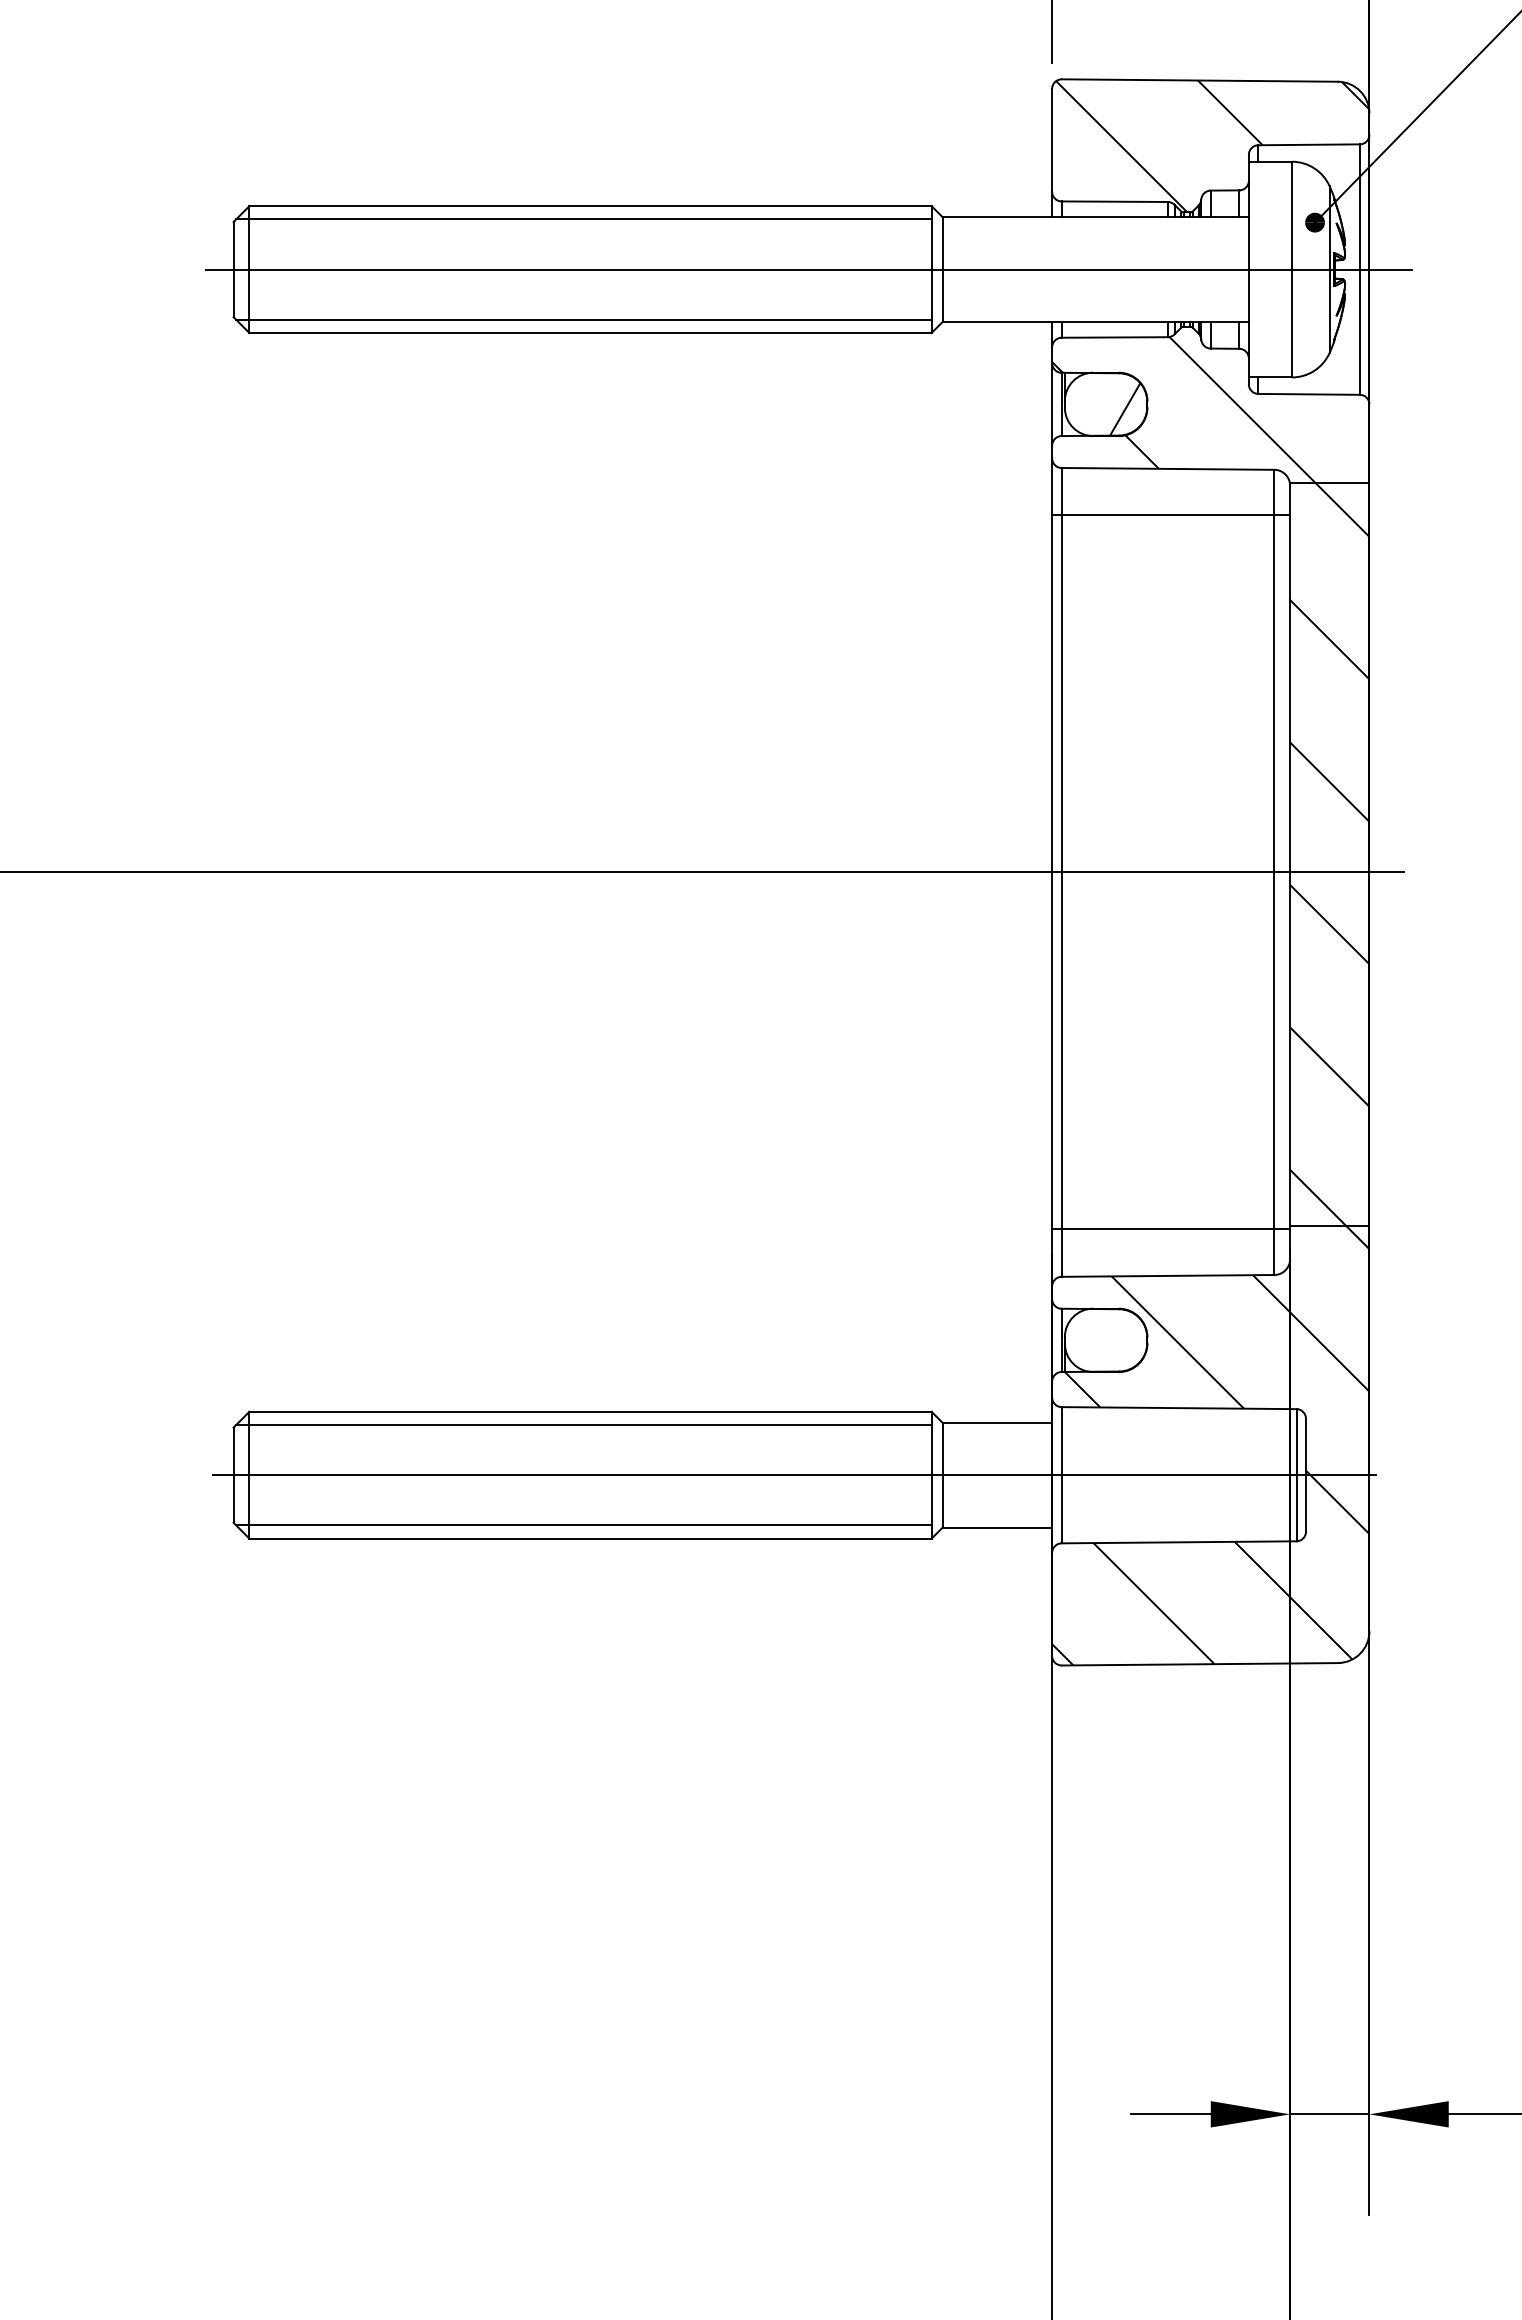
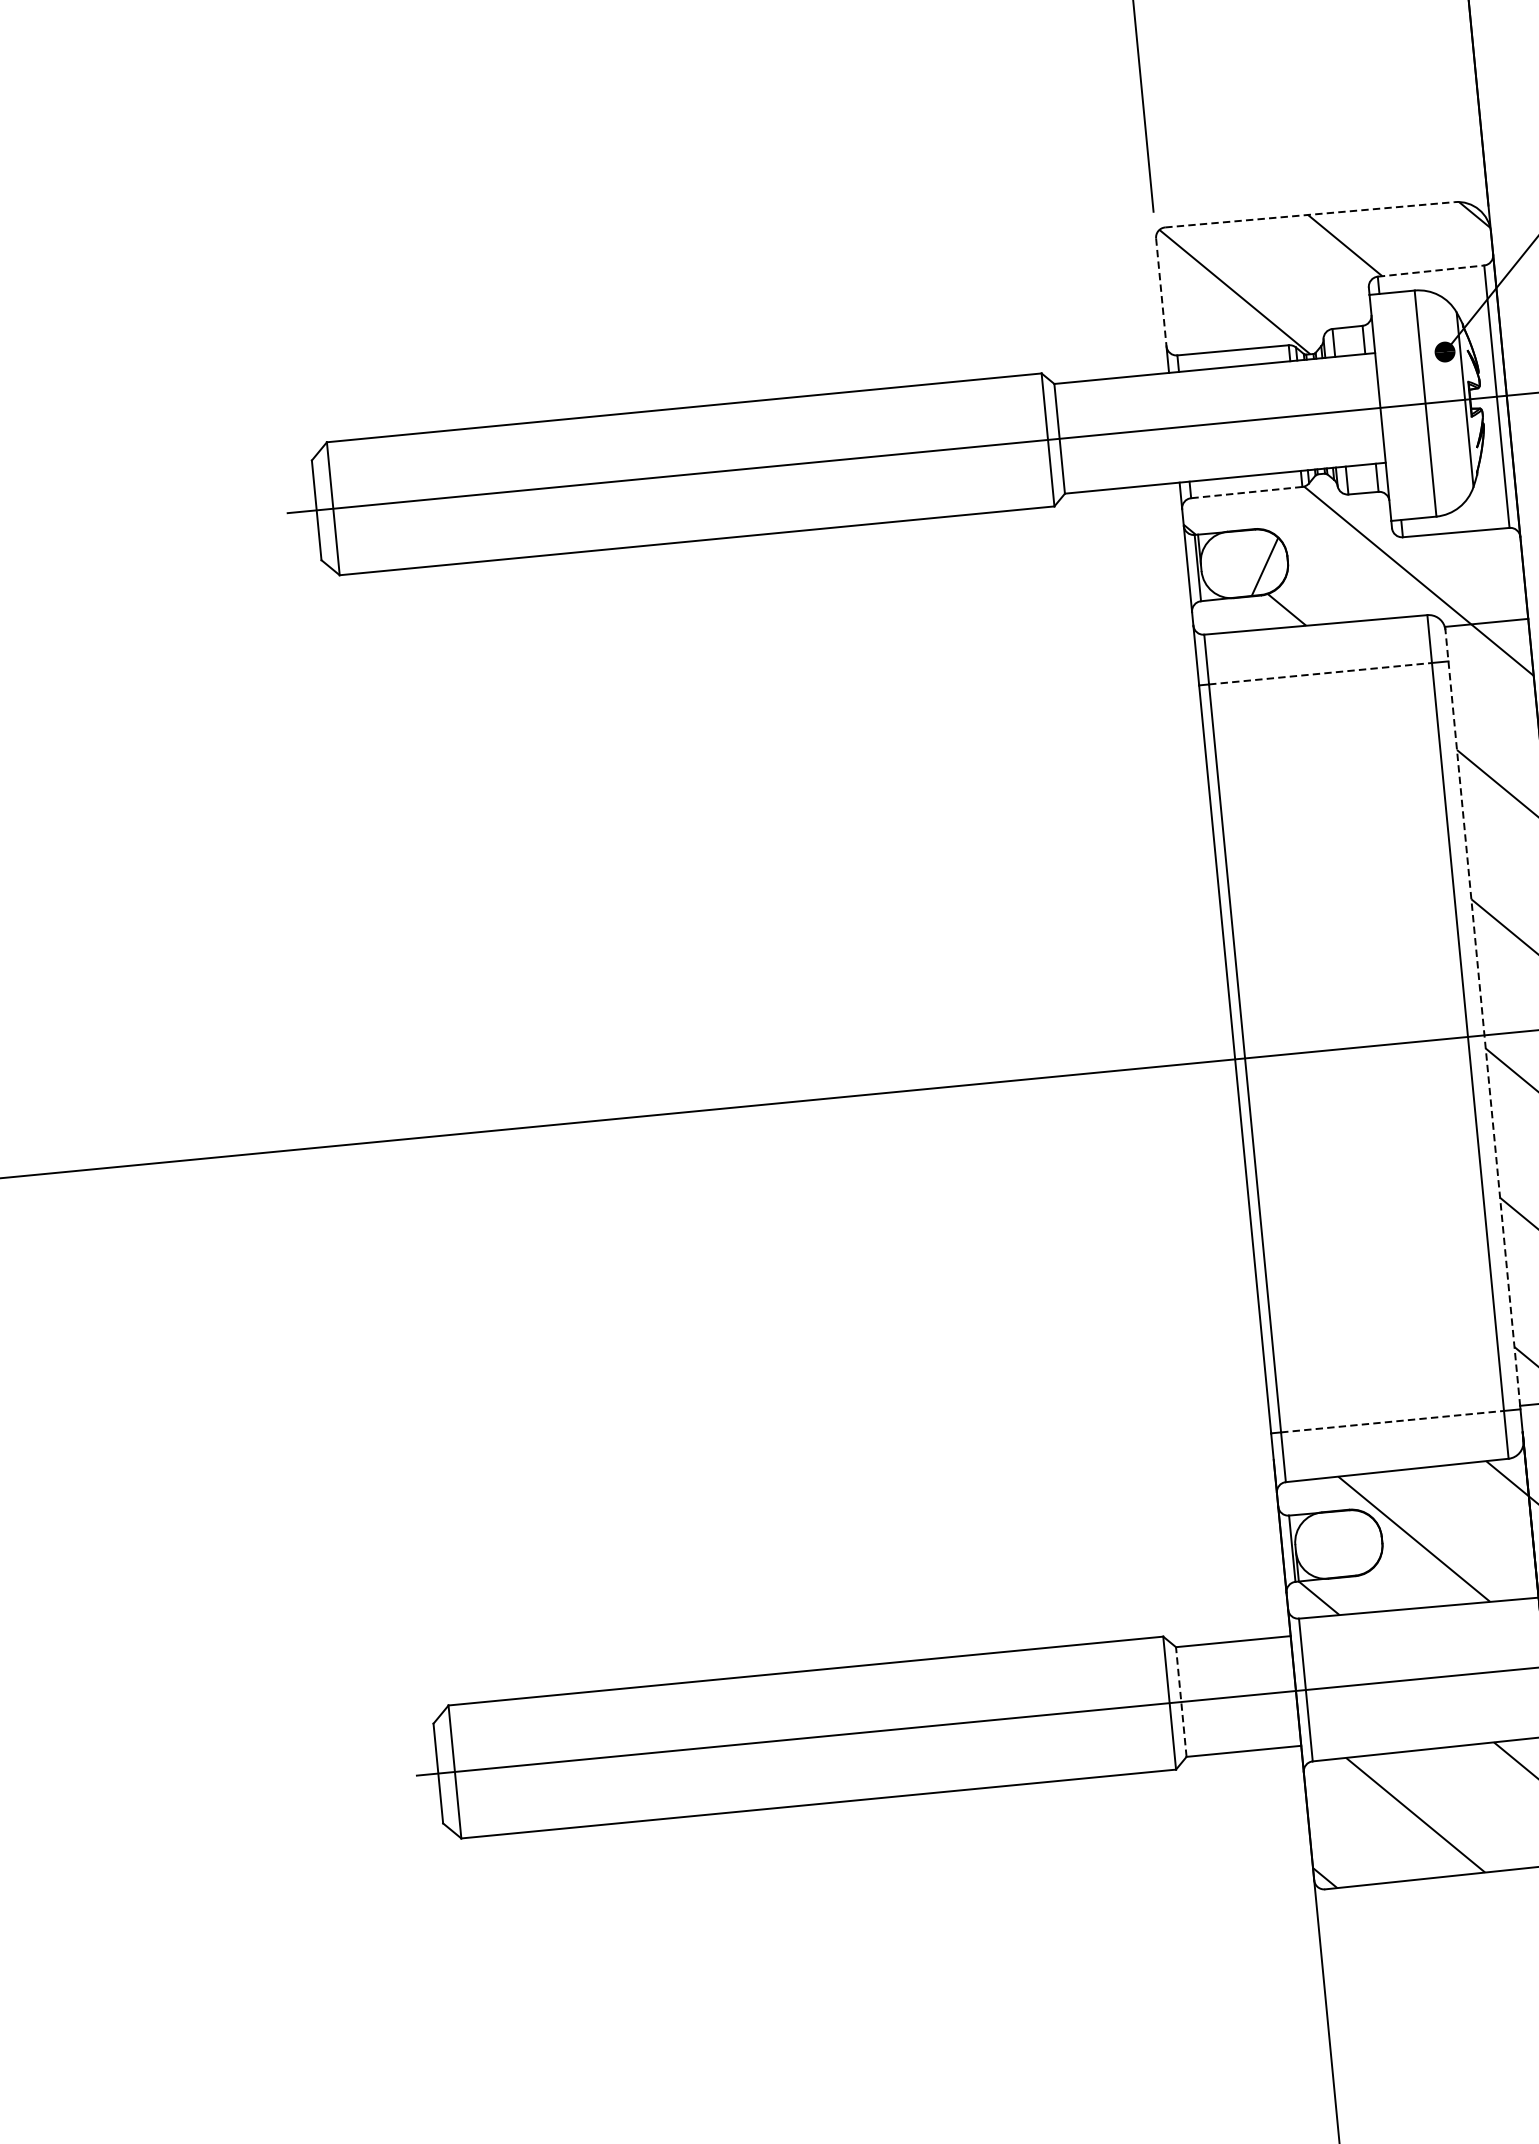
line: (1200, 80) -> (1310, 214), solid -> dashed
line: (1052, 140) -> (1161, 292), solid -> dashed
line: (1309, 144) -> (1431, 270), solid -> dashed
line: (583, 219) -> (678, 422), removed
line: (583, 319) -> (688, 527), removed
line: (1114, 337) -> (1246, 492), solid -> dashed
line: (1168, 515) -> (1321, 673), solid -> dashed
line: (1290, 854) -> (1483, 1016), solid -> dashed
line: (1168, 1229) -> (1393, 1421), solid -> dashed
line: (583, 1425) -> (799, 1686), removed
line: (942, 1474) -> (1181, 1701), solid -> dashed
line: (583, 1525) -> (810, 1790), removed

